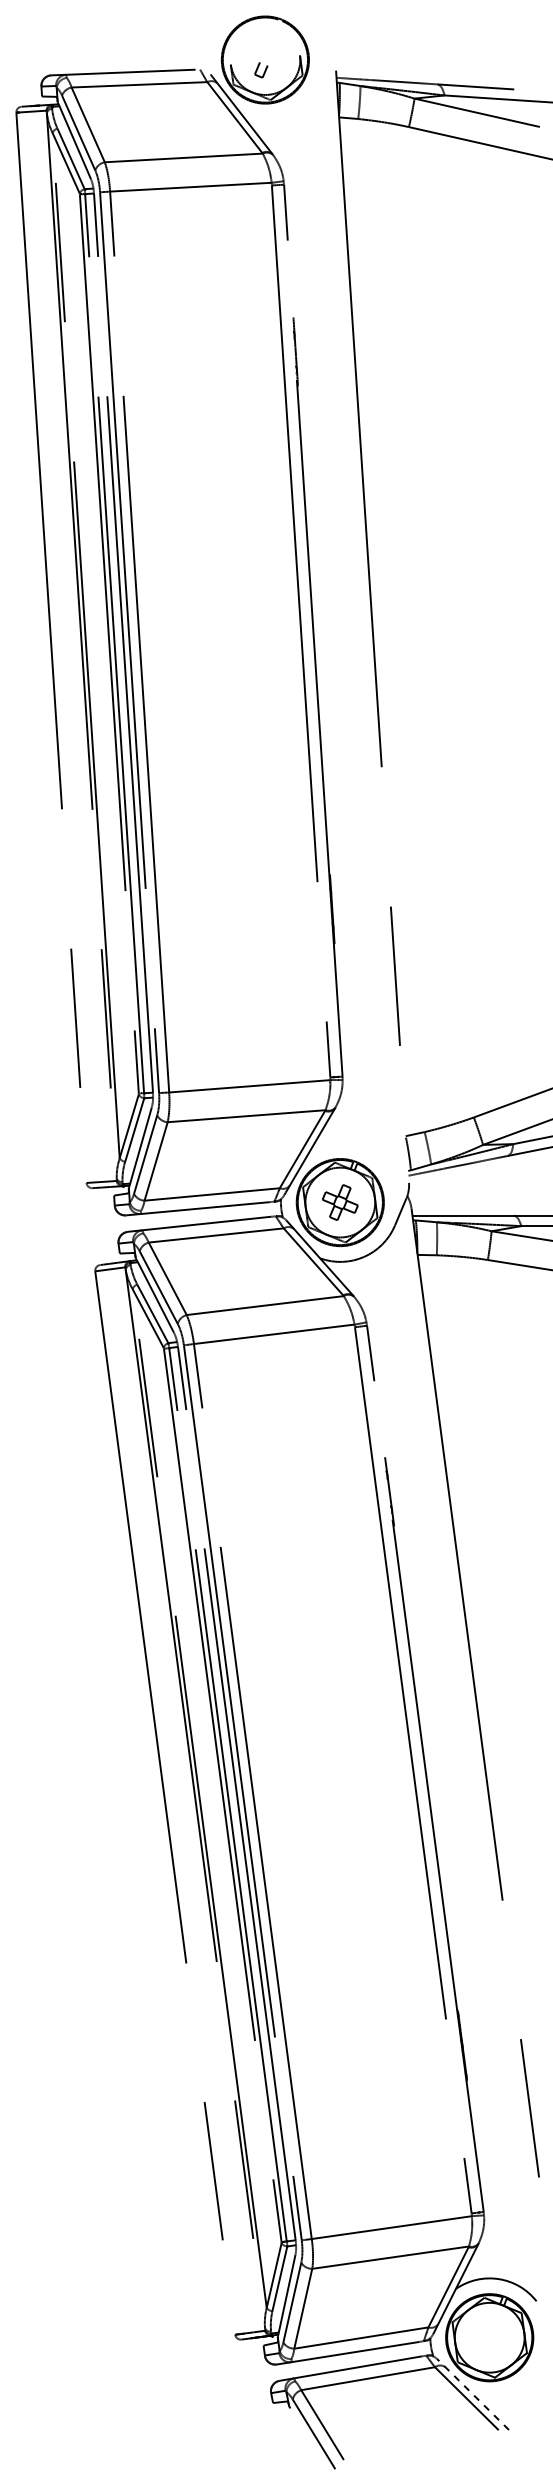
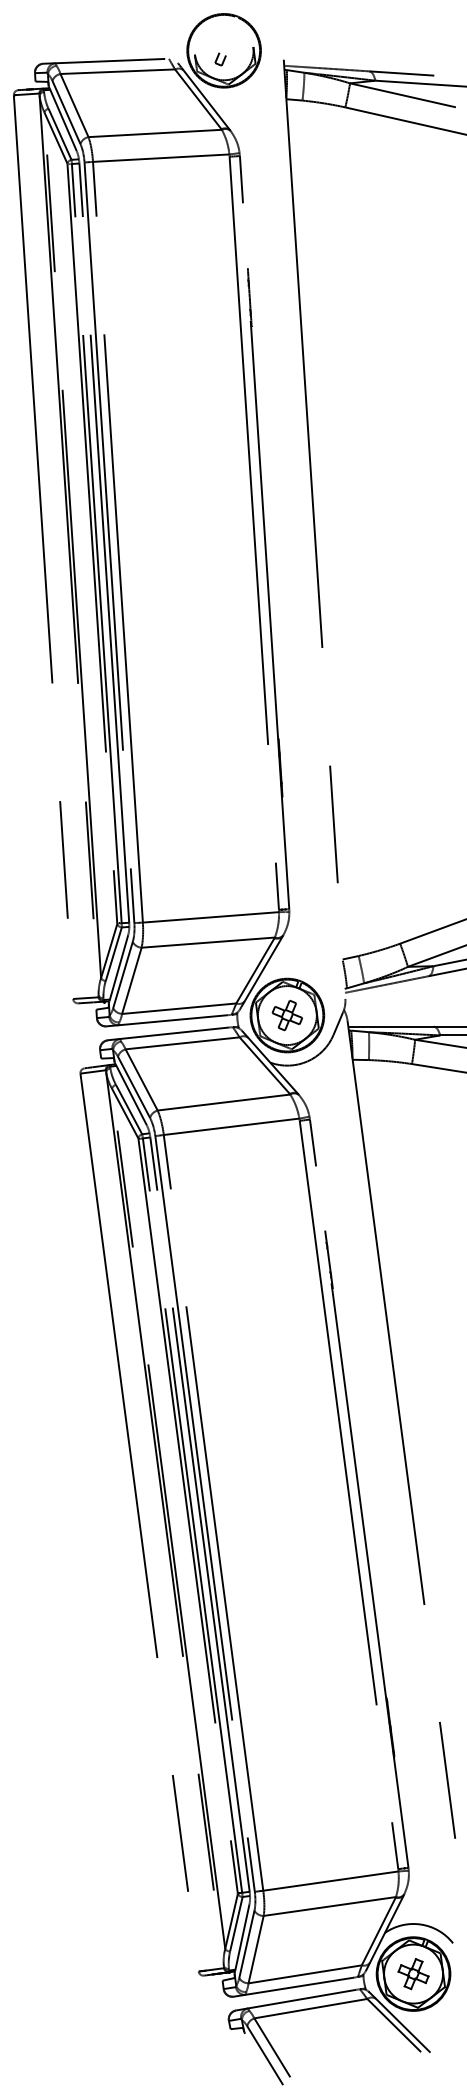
part: (489, 2337) -> (413, 1973), added
line: (472, 2394) -> (399, 2022), dashed -> solid

